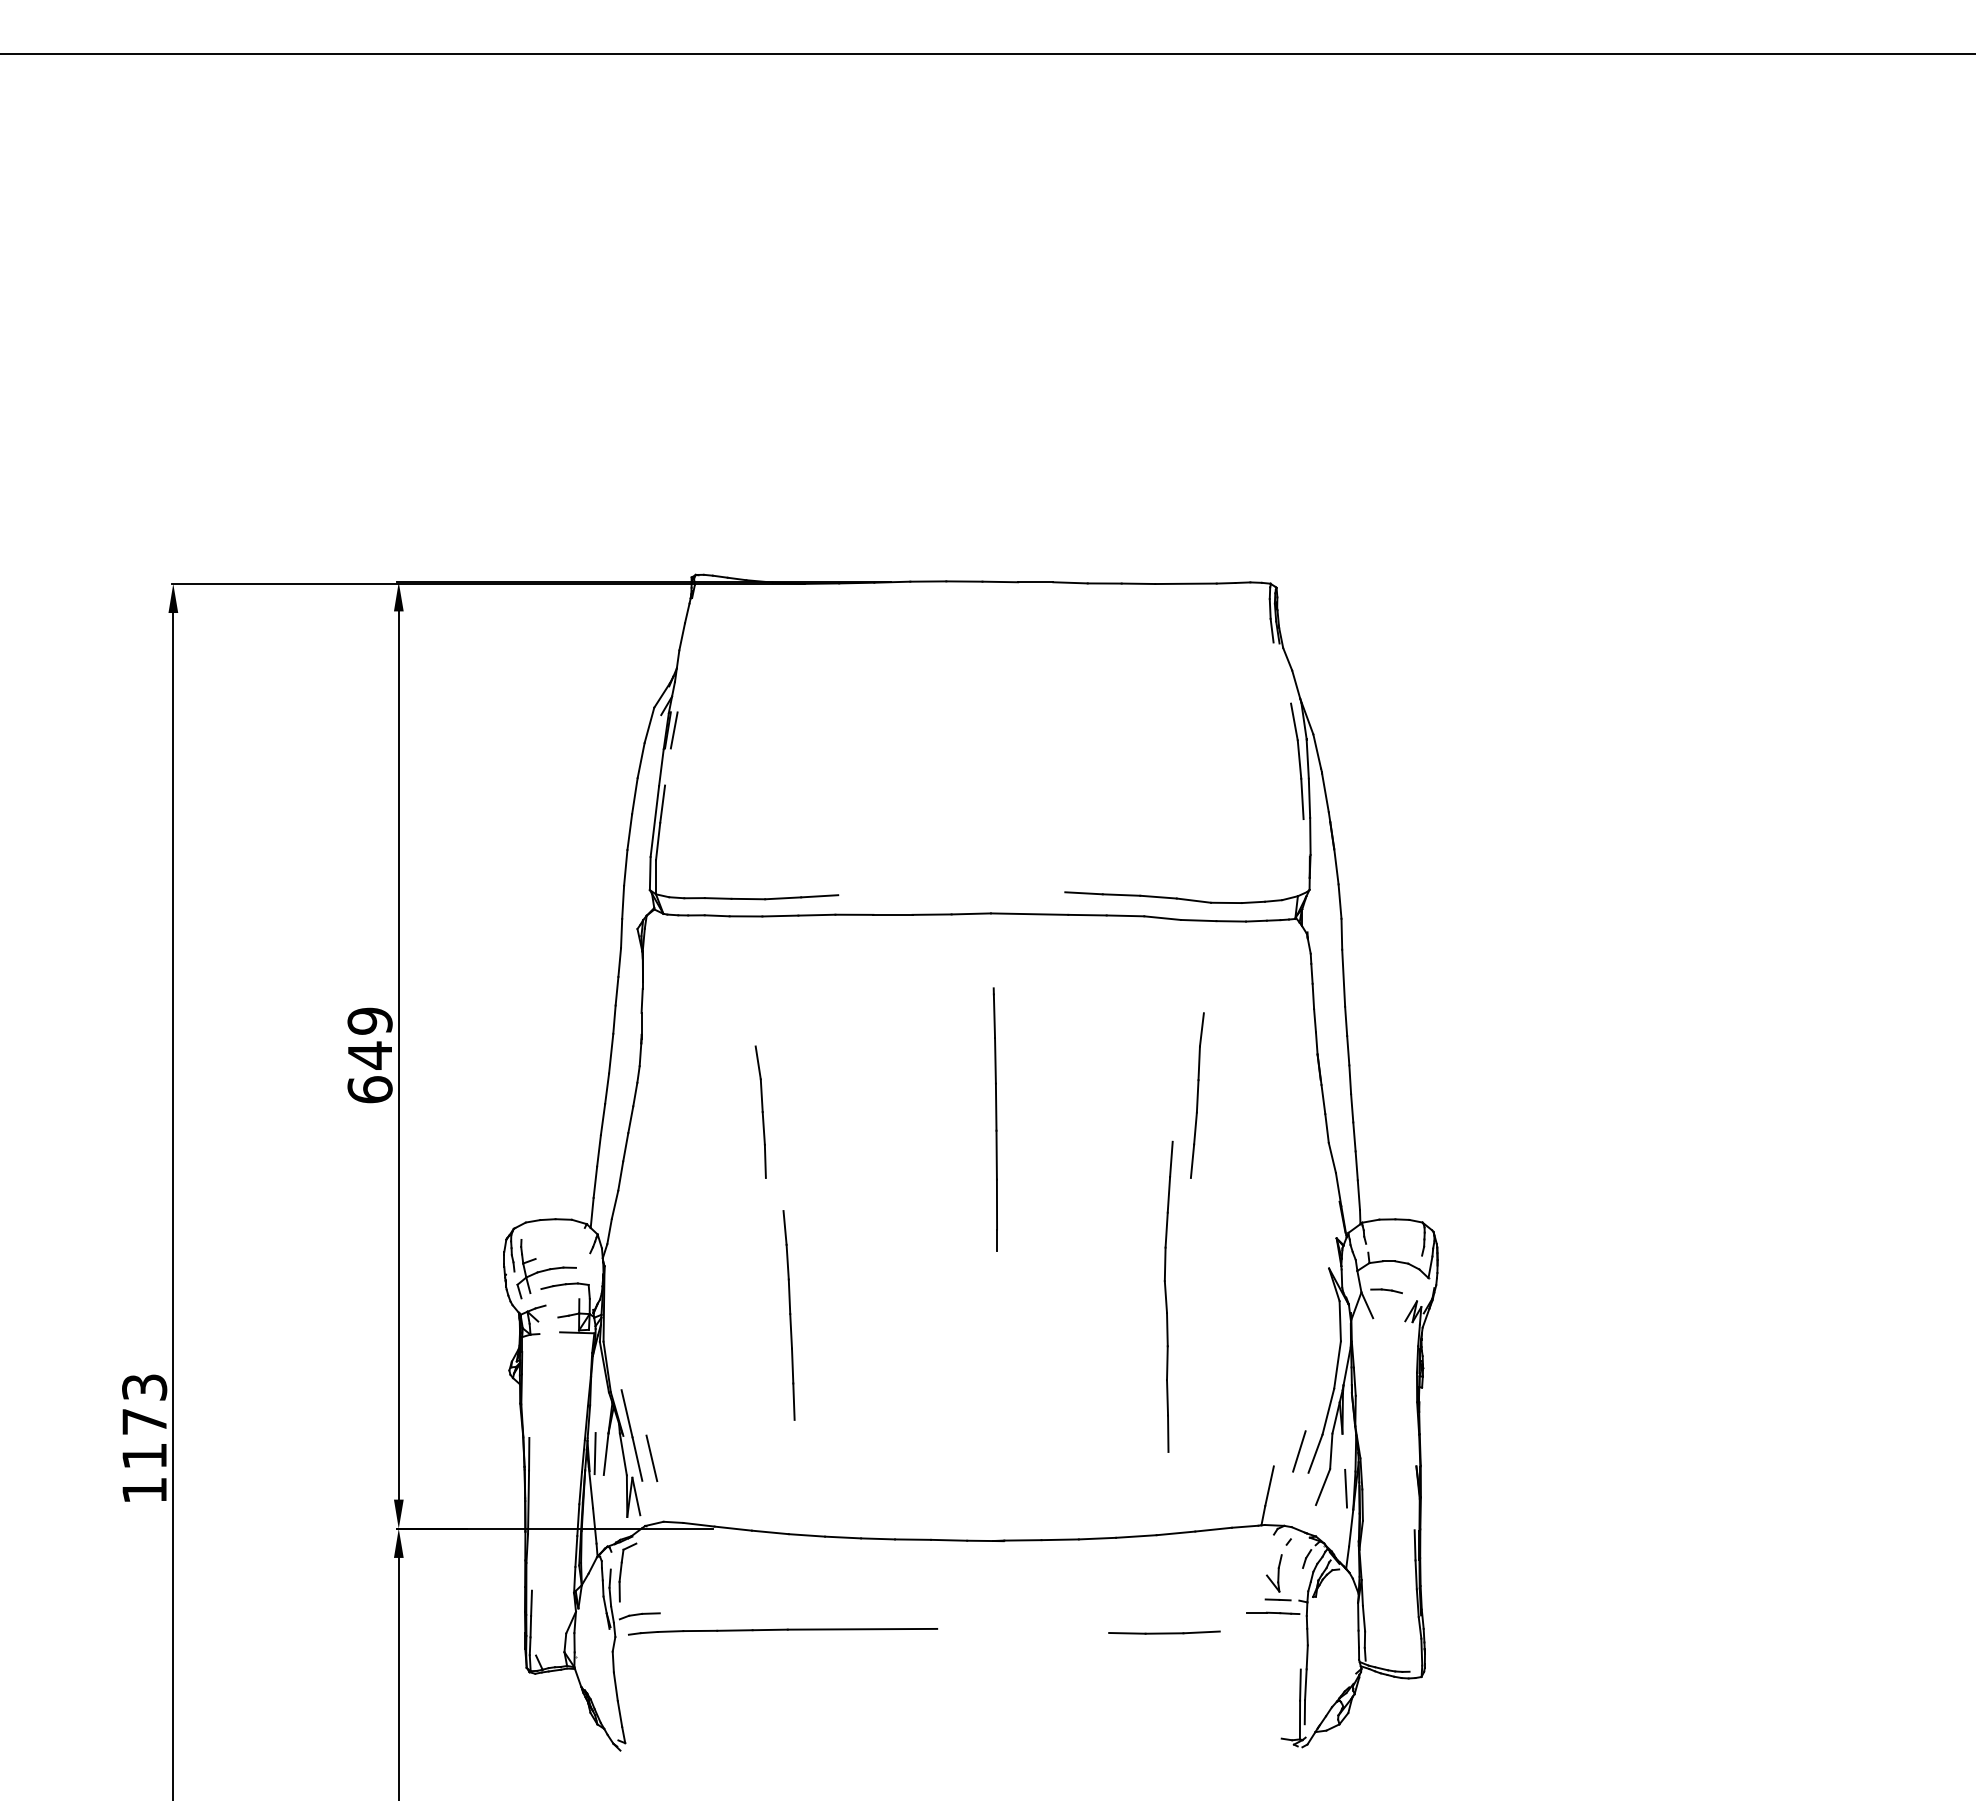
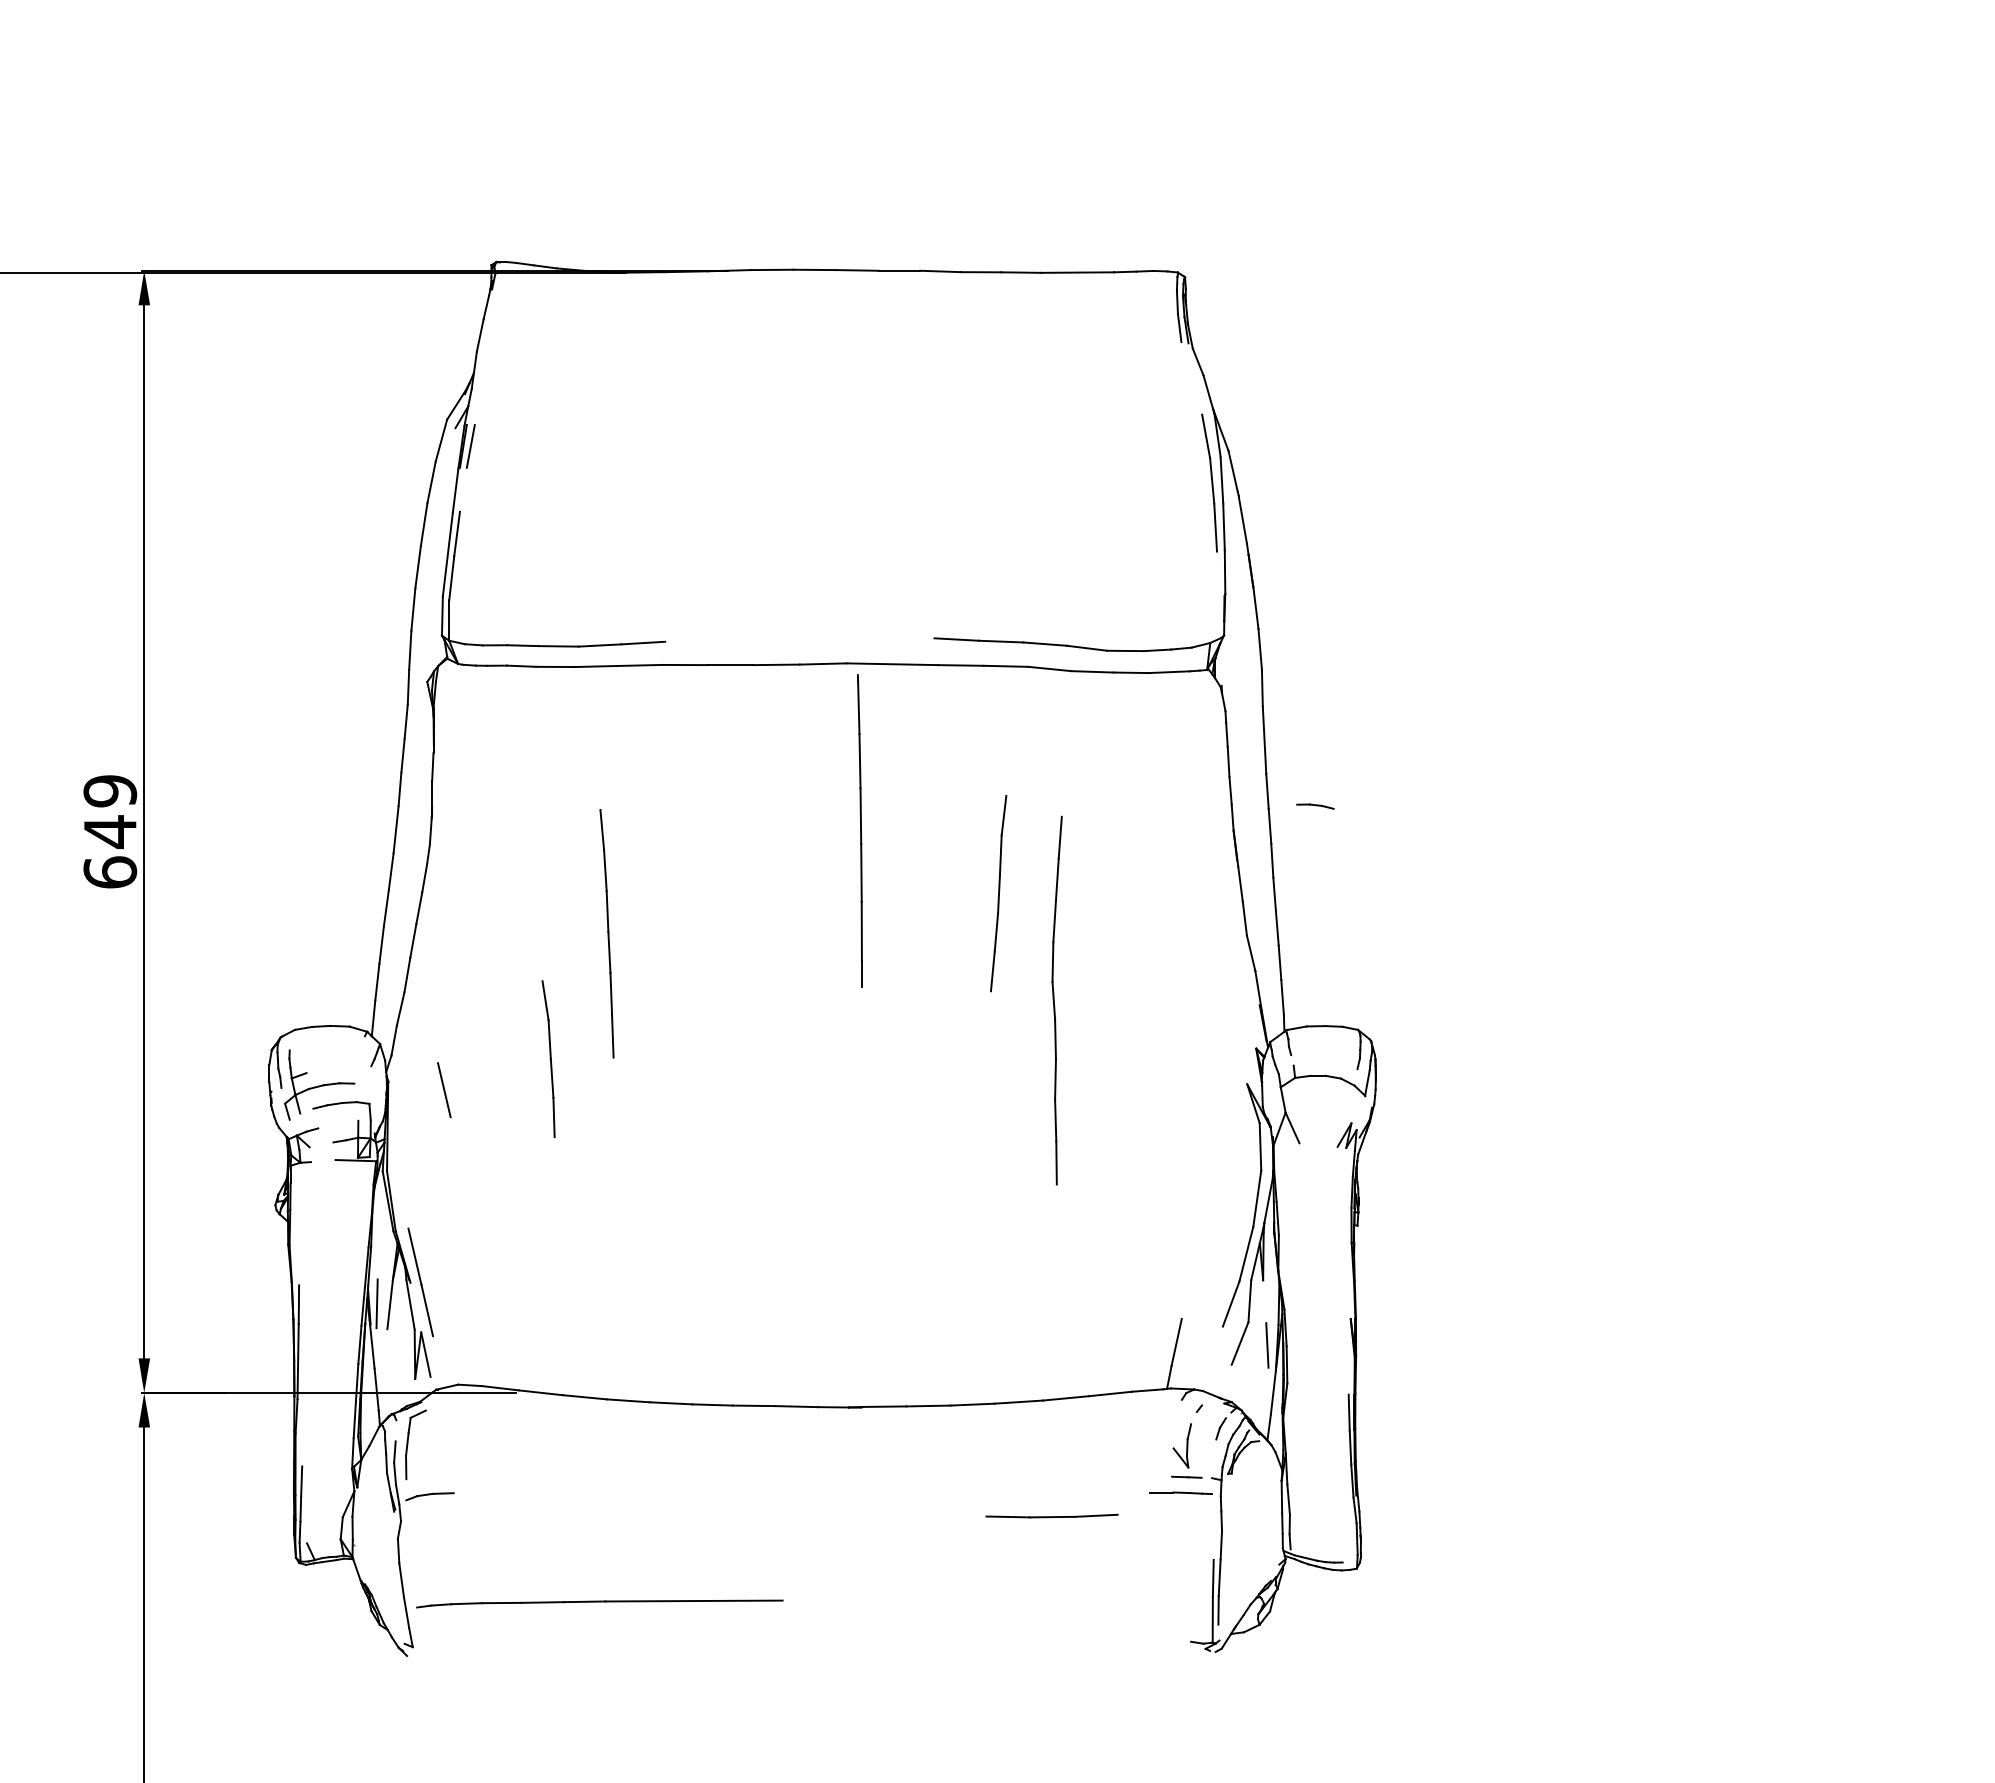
part: (1197, 1095) -> (998, 893), moved
part: (760, 1111) -> (548, 1058), moved
part: (994, 1119) -> (858, 830), moved
part: (1386, 1291) -> (1315, 806), moved
part: (1168, 1296) -> (1056, 1000), moved
part: (788, 1315) -> (606, 933), moved
line: (1299, 1451) -> (1212, 1301), removed
line: (651, 1458) -> (443, 1090), moved
part: (783, 1631) -> (600, 1603), moved

